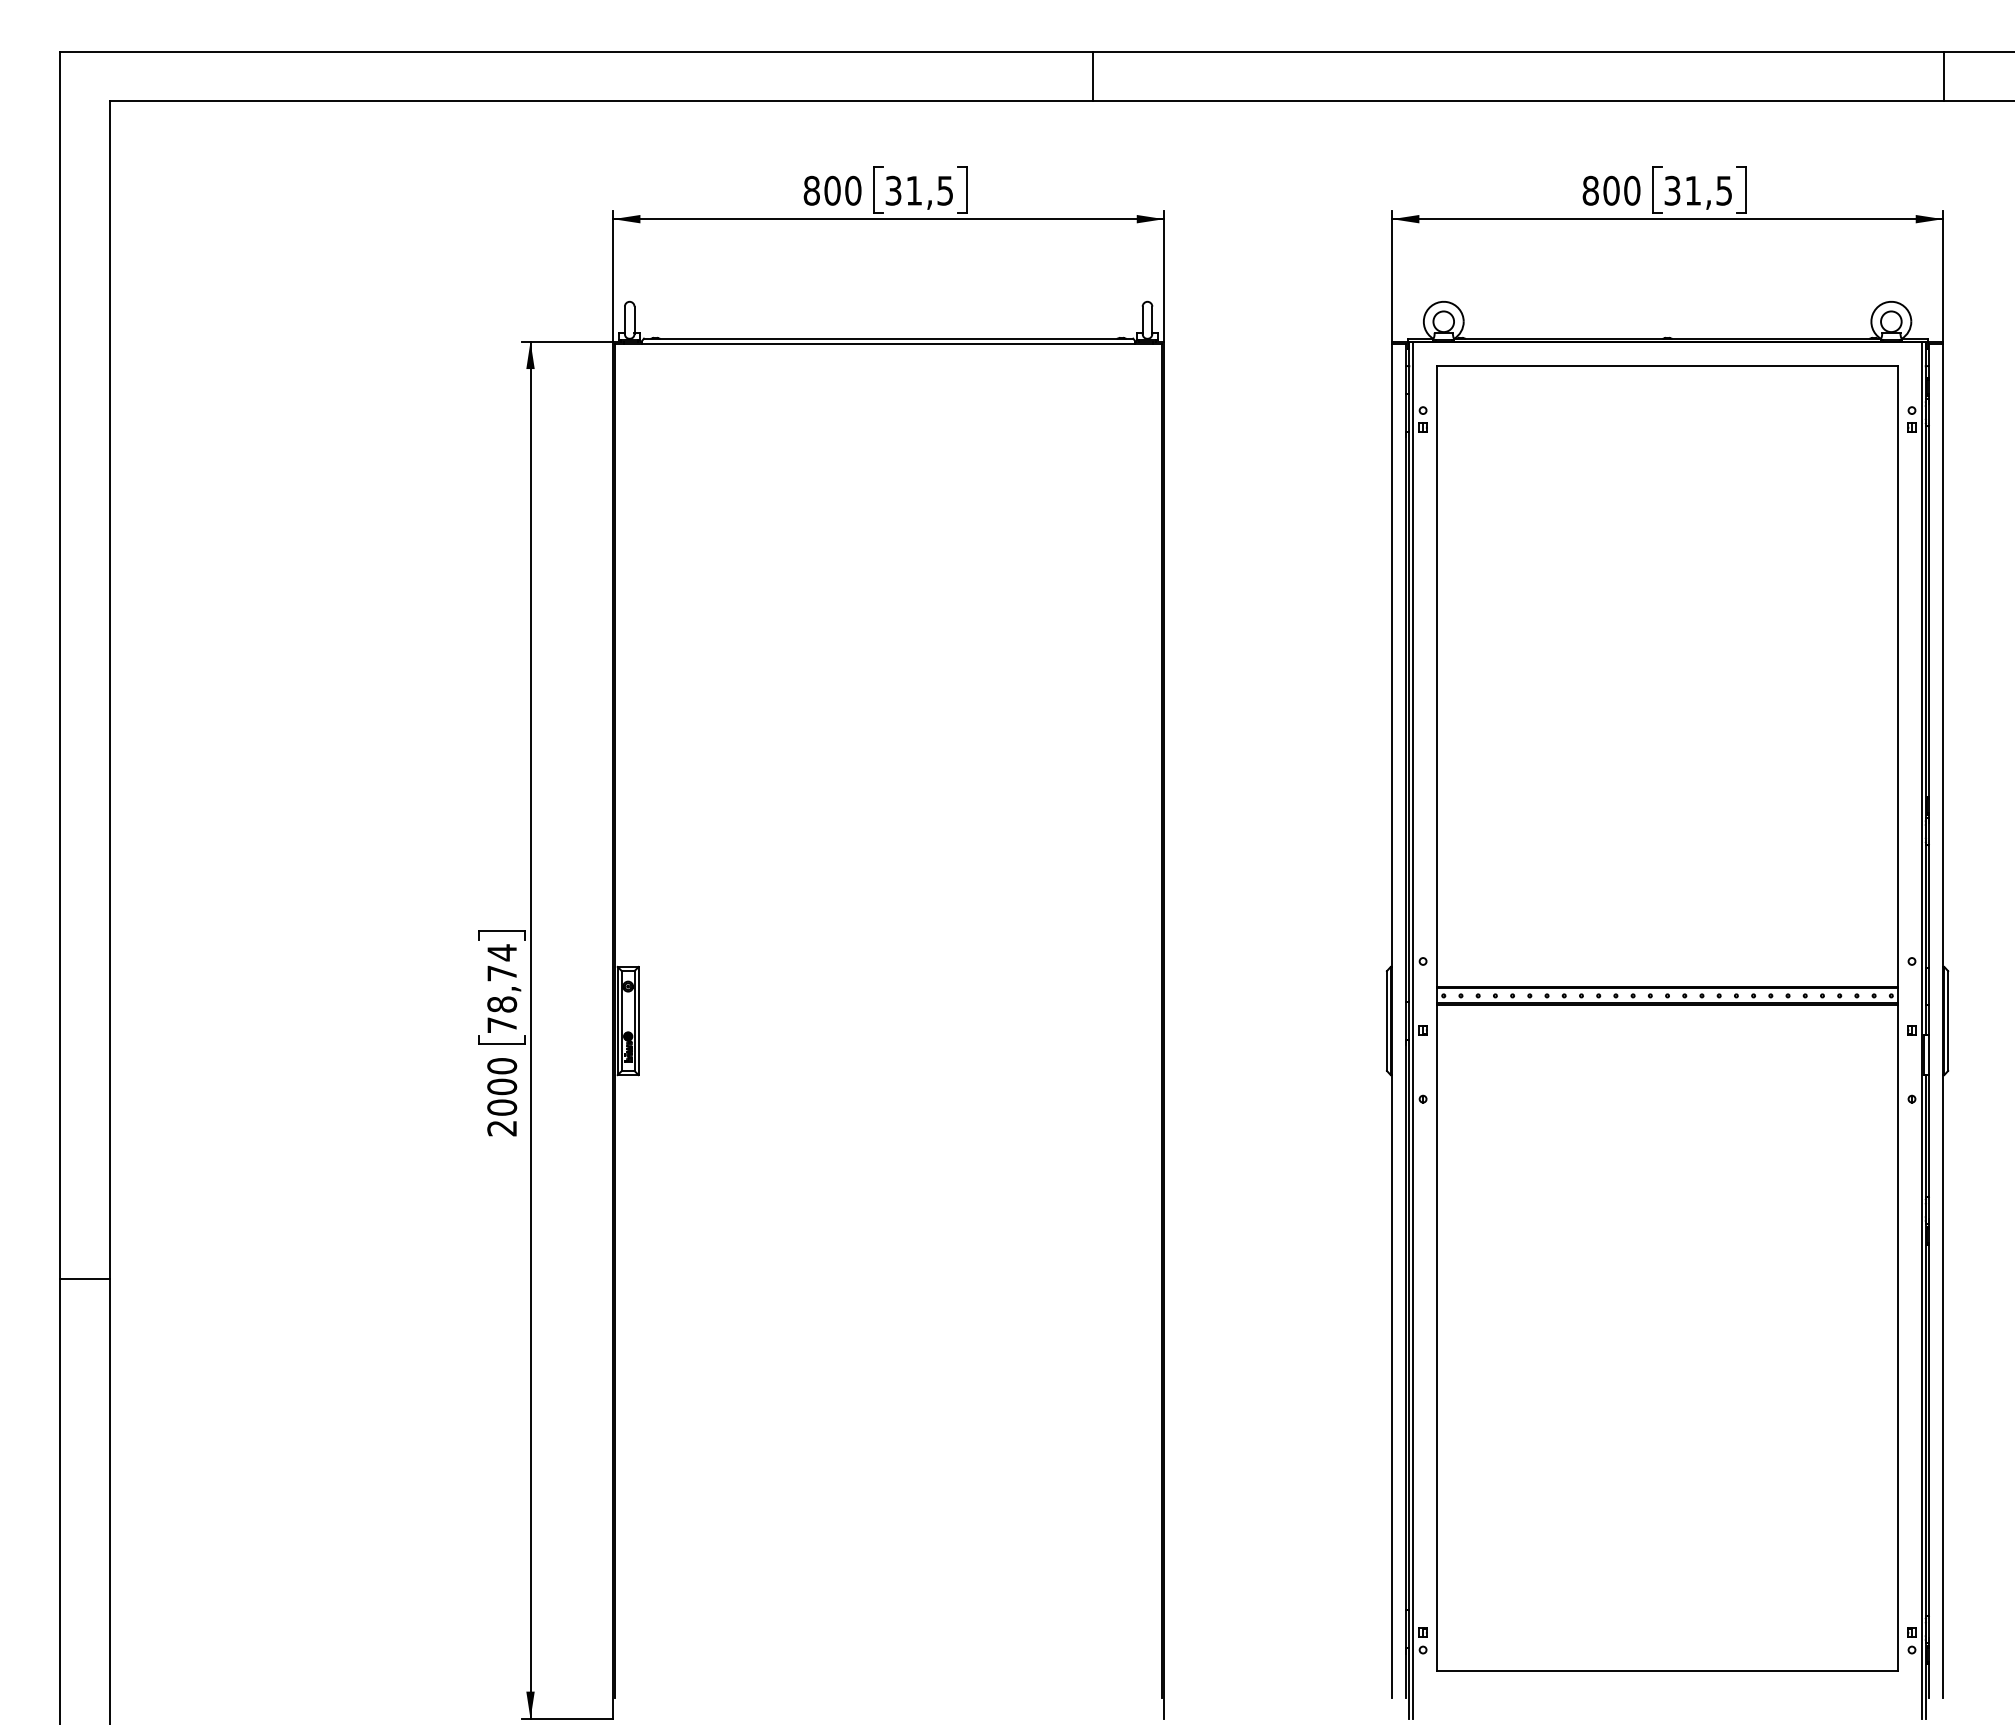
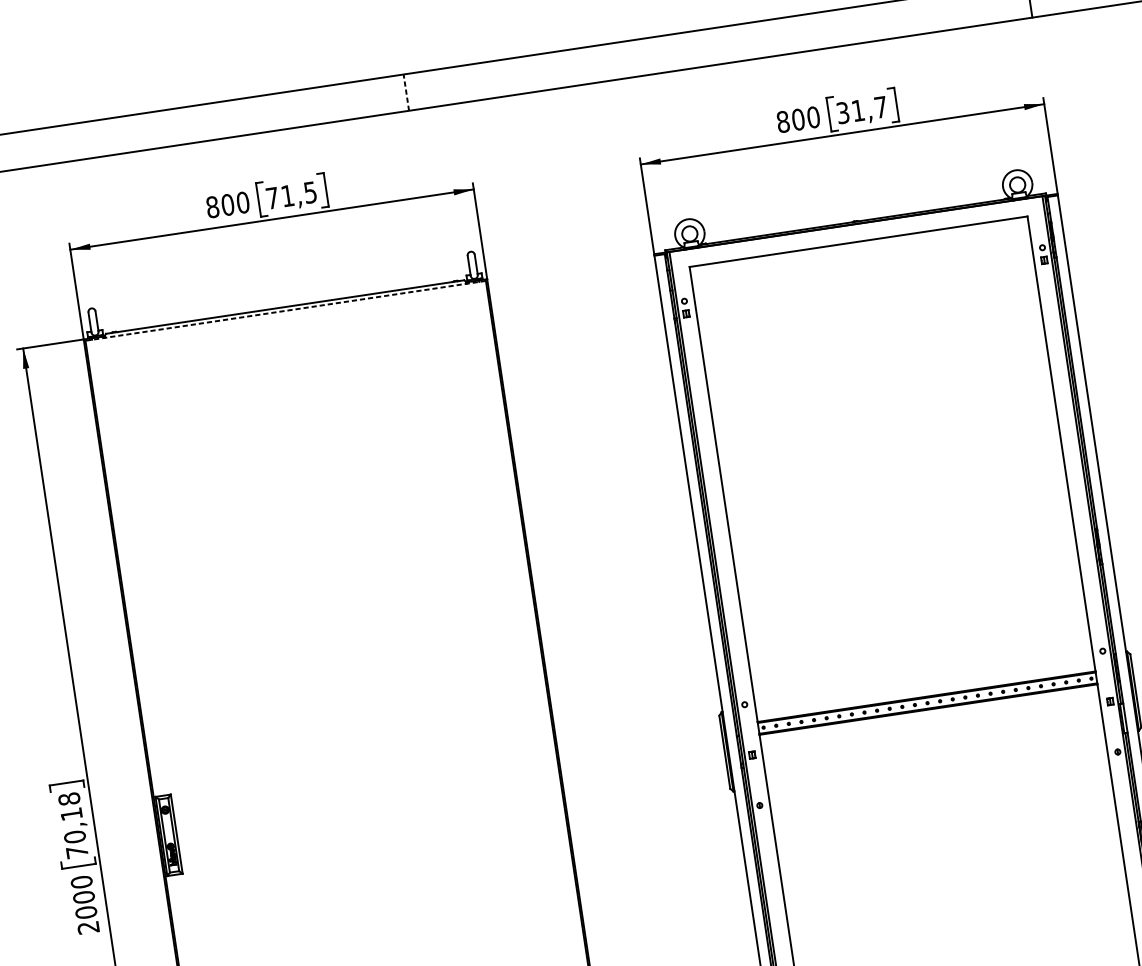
line: (1093, 76) -> (406, 92), solid -> dashed
text: (893, 190) -> (272, 198), 31,5 -> 71,5
text: (1723, 190) -> (880, 107), 31,5 -> 31,7
line: (888, 343) -> (285, 310), solid -> dashed
text: (502, 978) -> (72, 817), 78,74 -> 70,18

